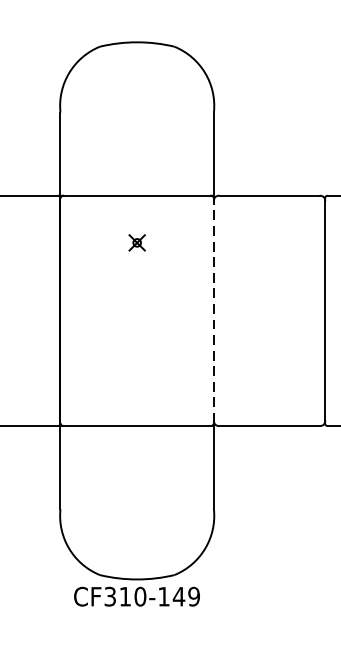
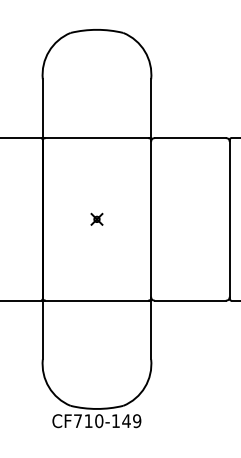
part: (136, 241) -> (96, 218), moved
line: (214, 309) -> (151, 218), dashed -> solid
text: (109, 597) -> (77, 421), CF310-149 -> CF710-149

